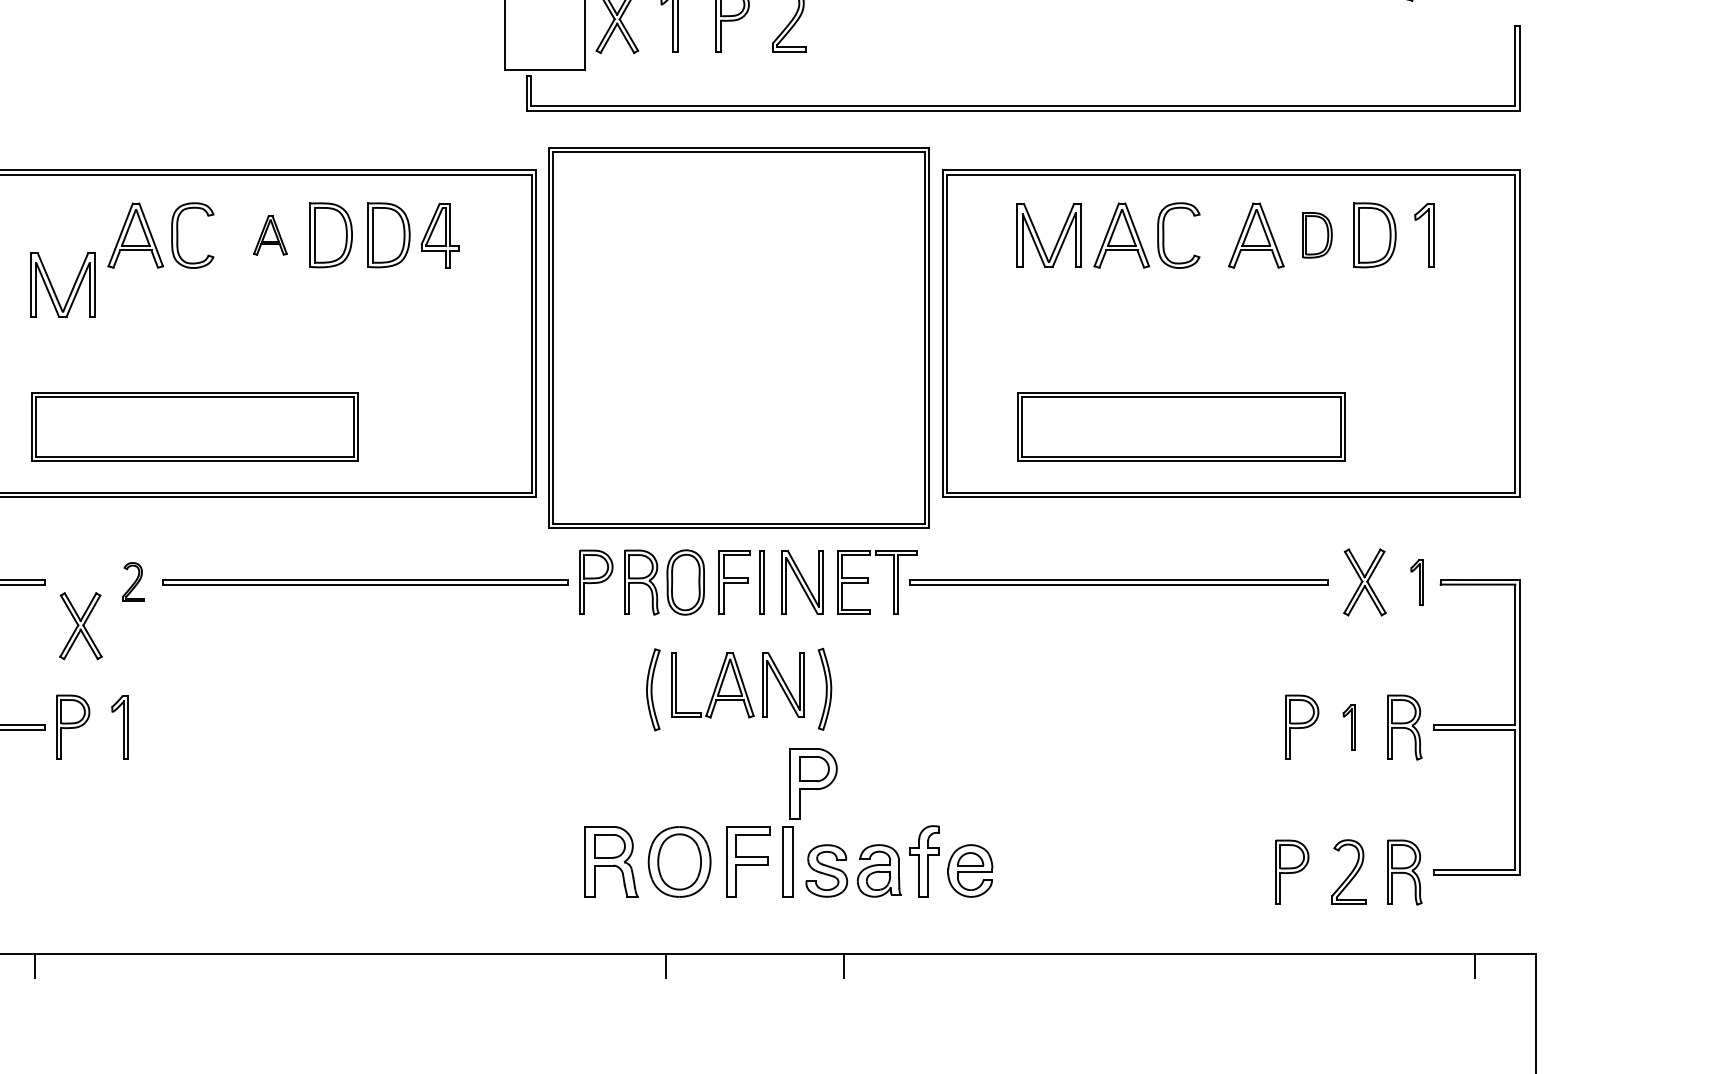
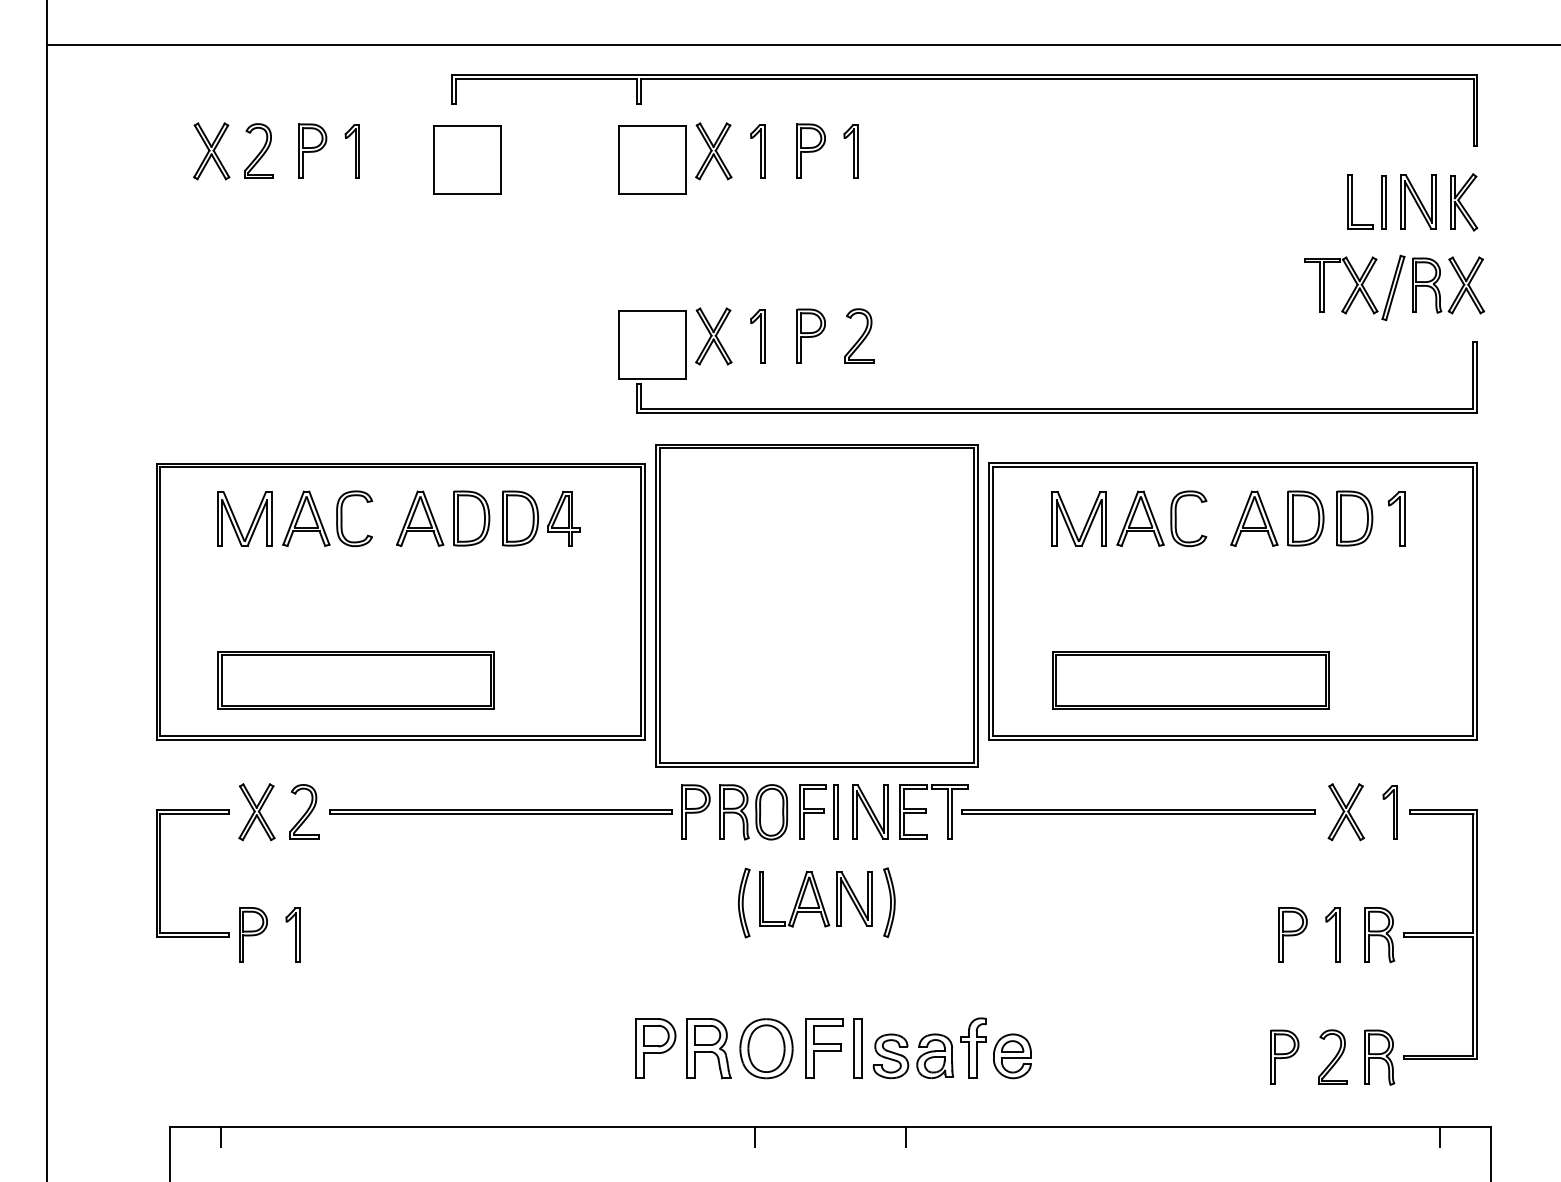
part: (270, 235) -> (420, 518), size x1.67
part: (1316, 235) -> (1305, 518), size x1.43
part: (53, 286) -> (236, 519), moved
part: (133, 581) -> (304, 811), size x1.67
part: (1416, 582) -> (1389, 812), size x1.43
part: (80, 626) -> (256, 812), moved
part: (1348, 726) -> (1332, 934), size x1.43
part: (813, 783) -> (655, 1048), moved

